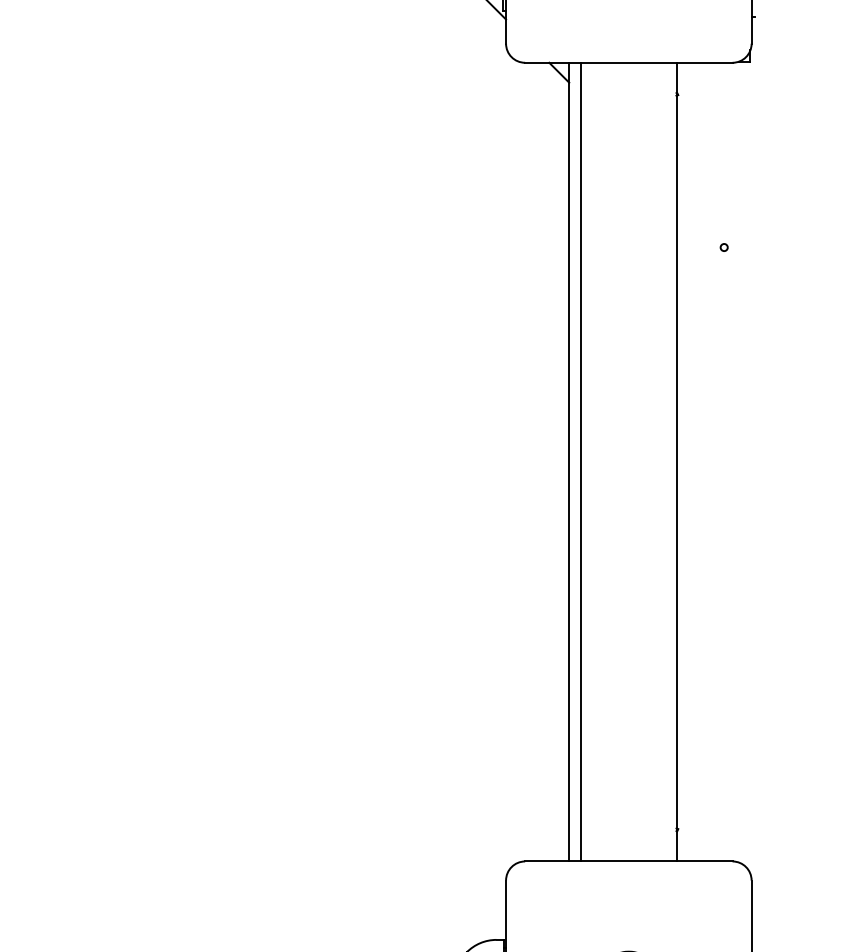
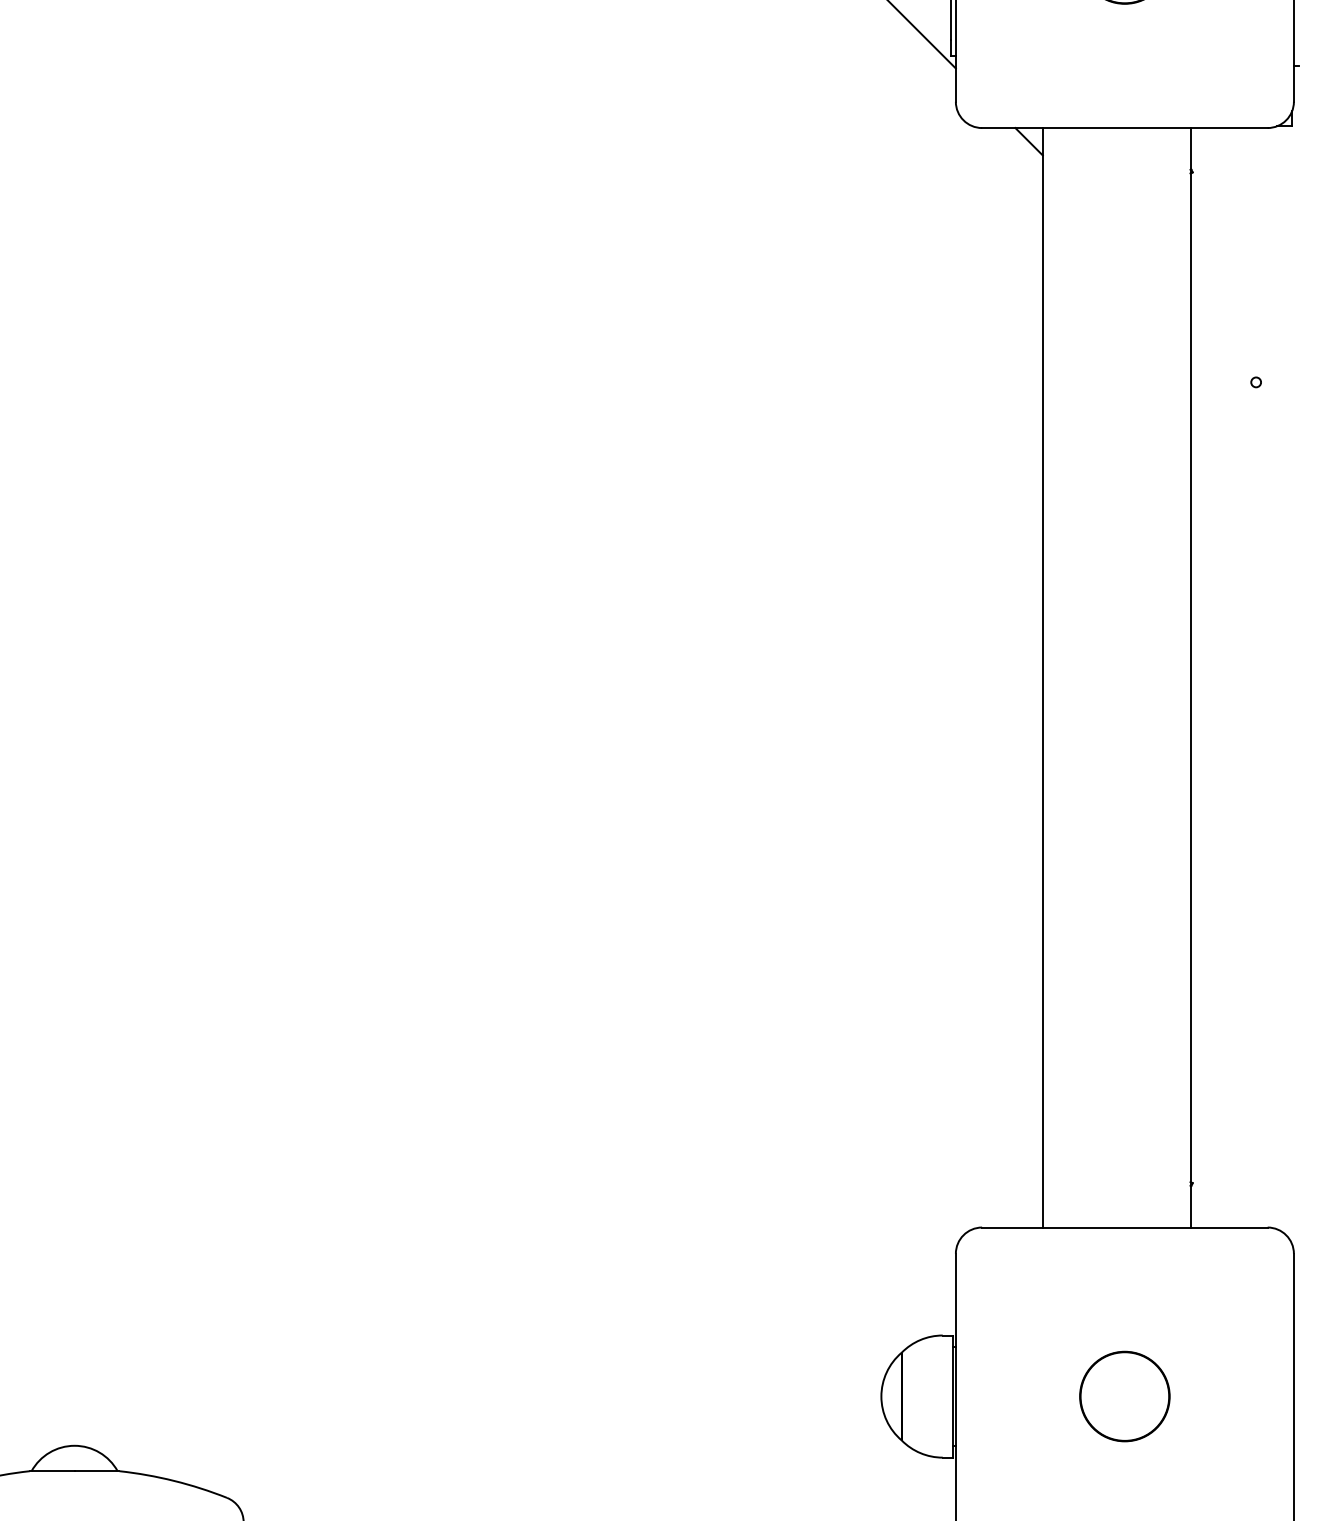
line: (581, 461) -> (1059, 677), removed

